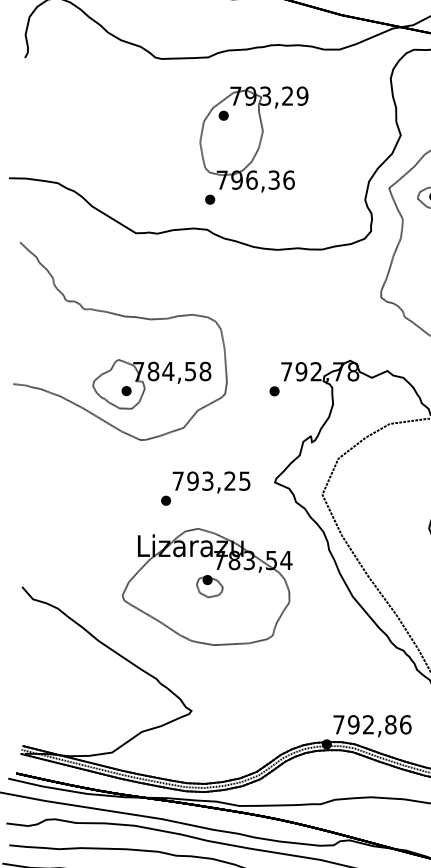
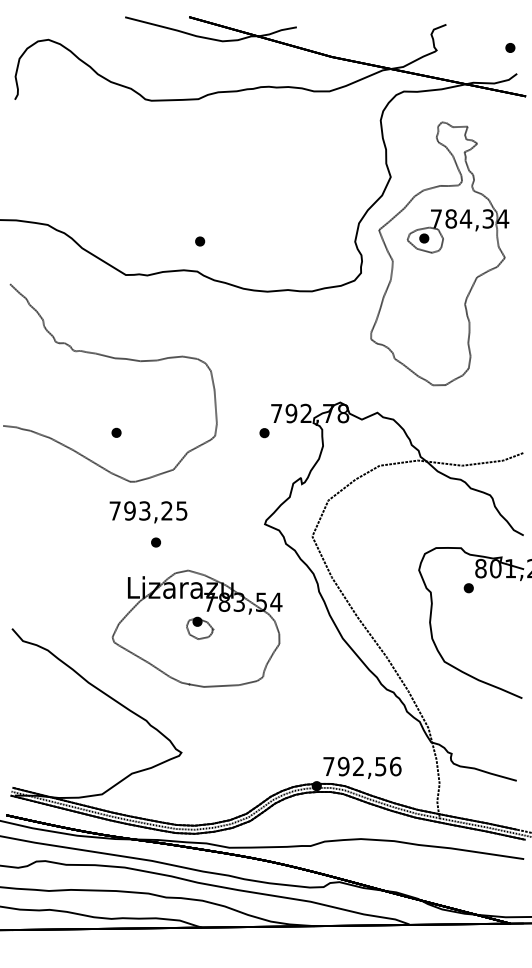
part: (253, 139) -> (243, 181), removed
part: (151, 384) -> (141, 426), removed
text: (211, 482) -> (148, 512), moved
text: (390, 724) -> (380, 766), 792,86 -> 792,56

